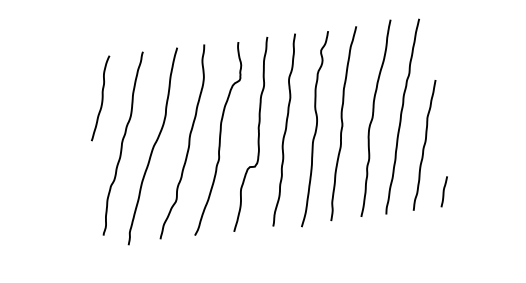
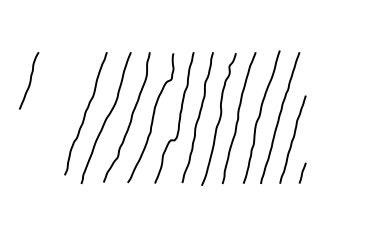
curve: (101, 97) -> (29, 80), moved

